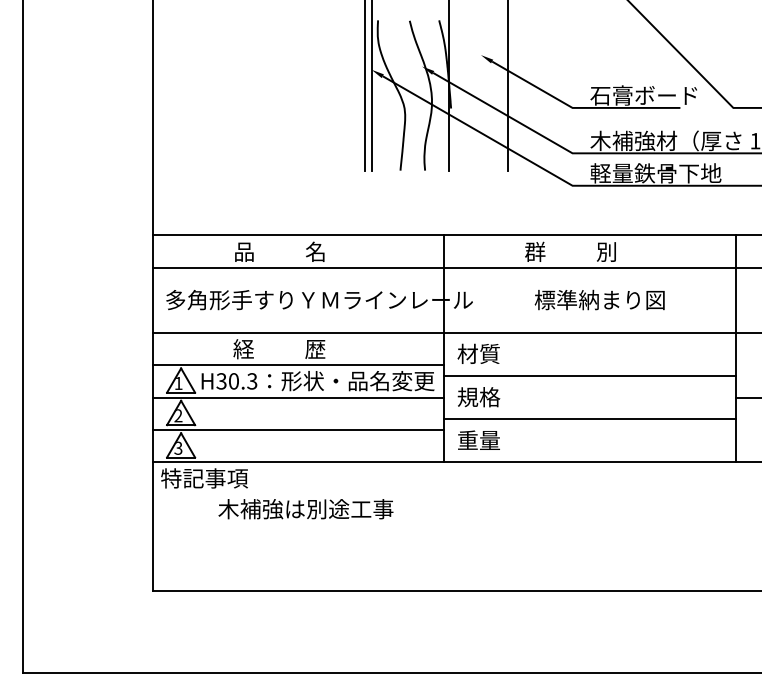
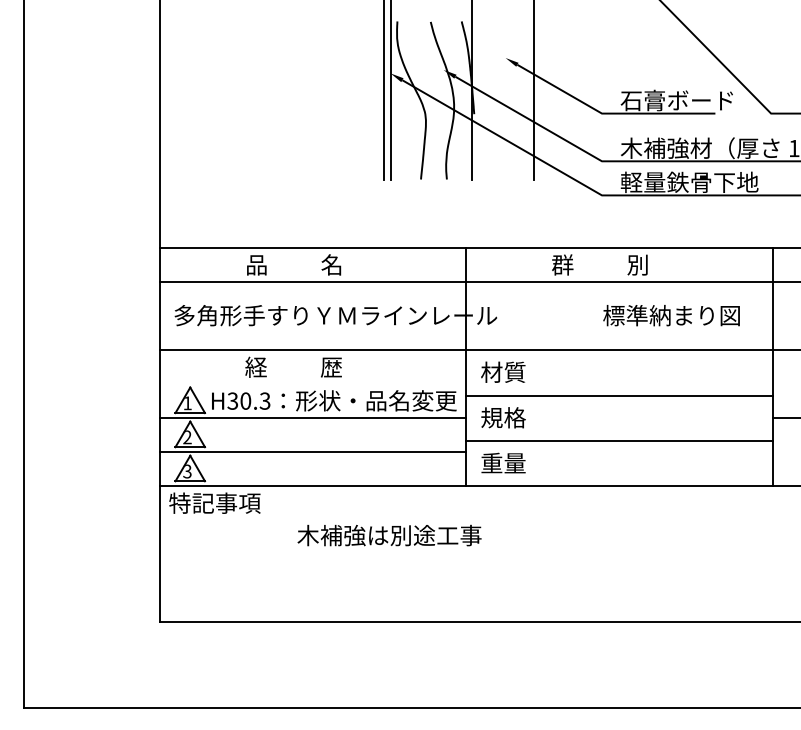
text: (599, 299) -> (671, 315), moved
line: (298, 365) -> (313, 384), removed
text: (305, 509) -> (389, 535), moved

